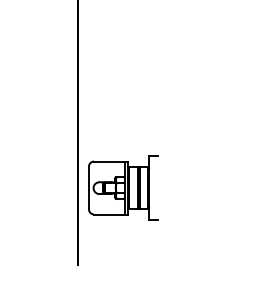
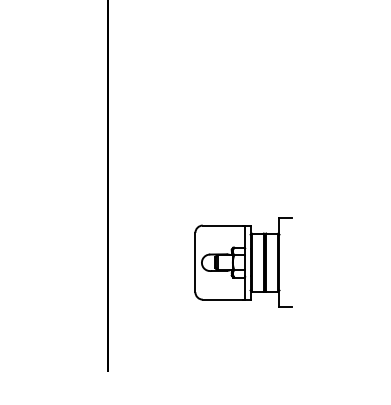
part: (123, 187) -> (243, 261), moved

